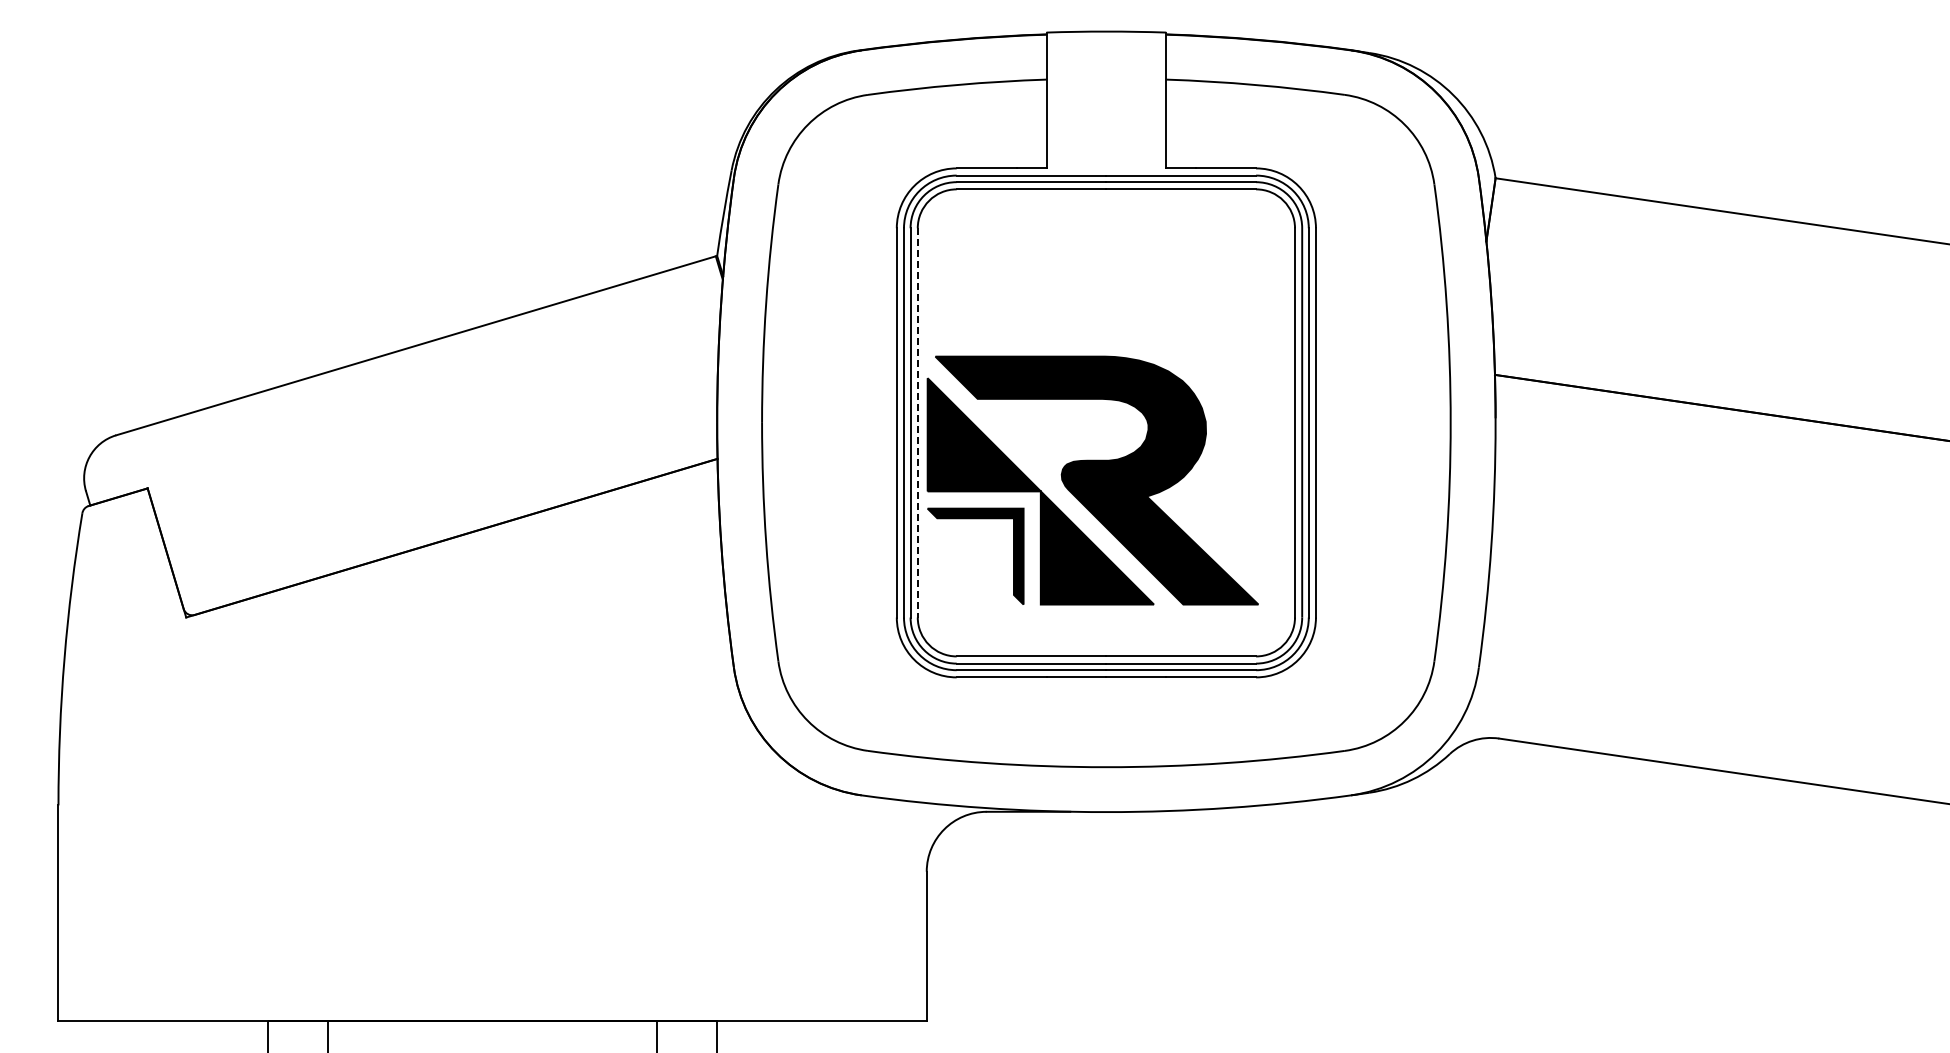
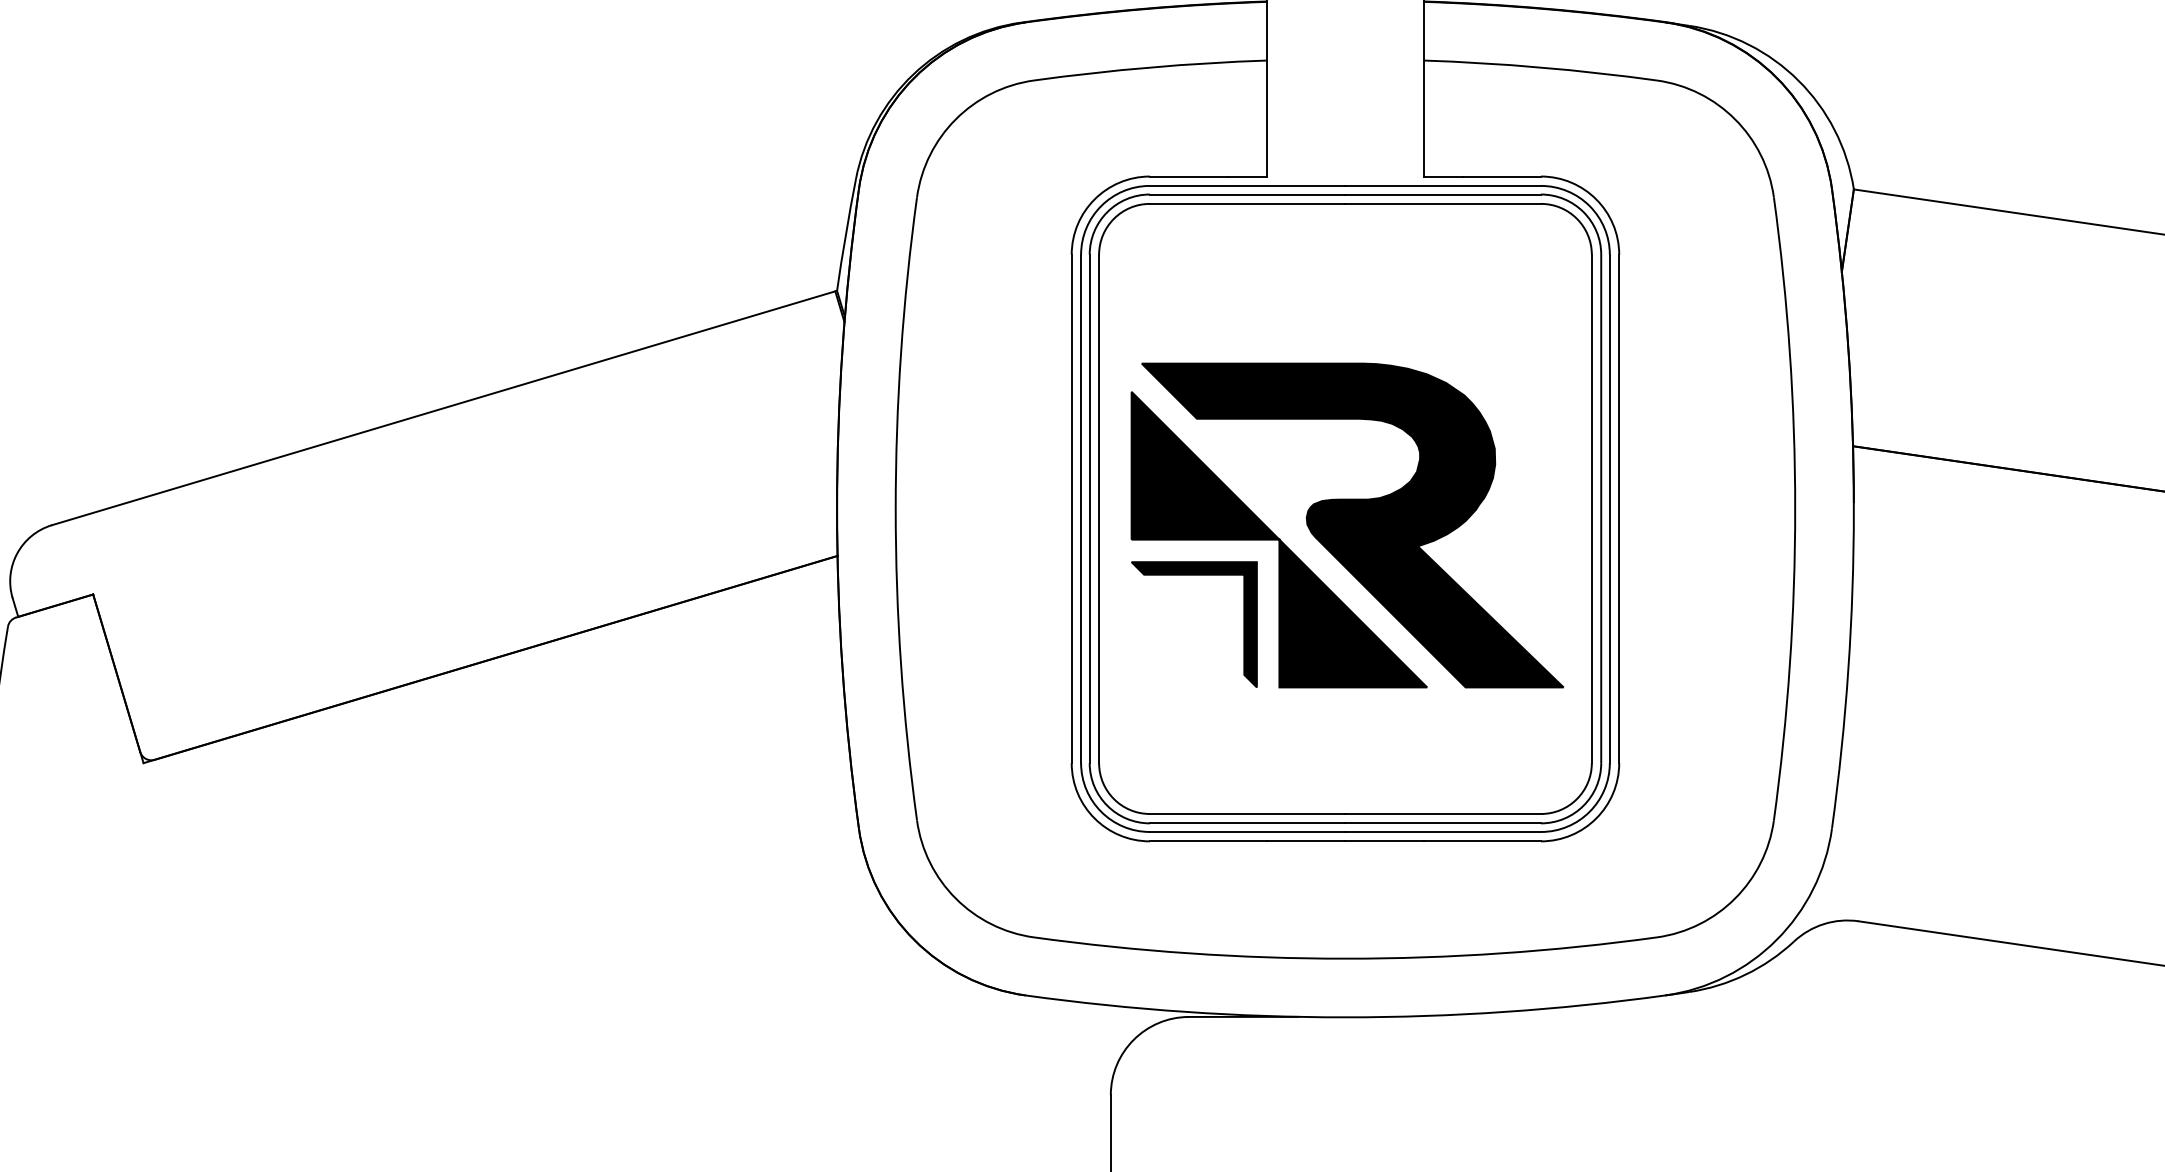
line: (917, 422) -> (1098, 508), dashed -> solid
part: (1092, 480) -> (1346, 525), moved

